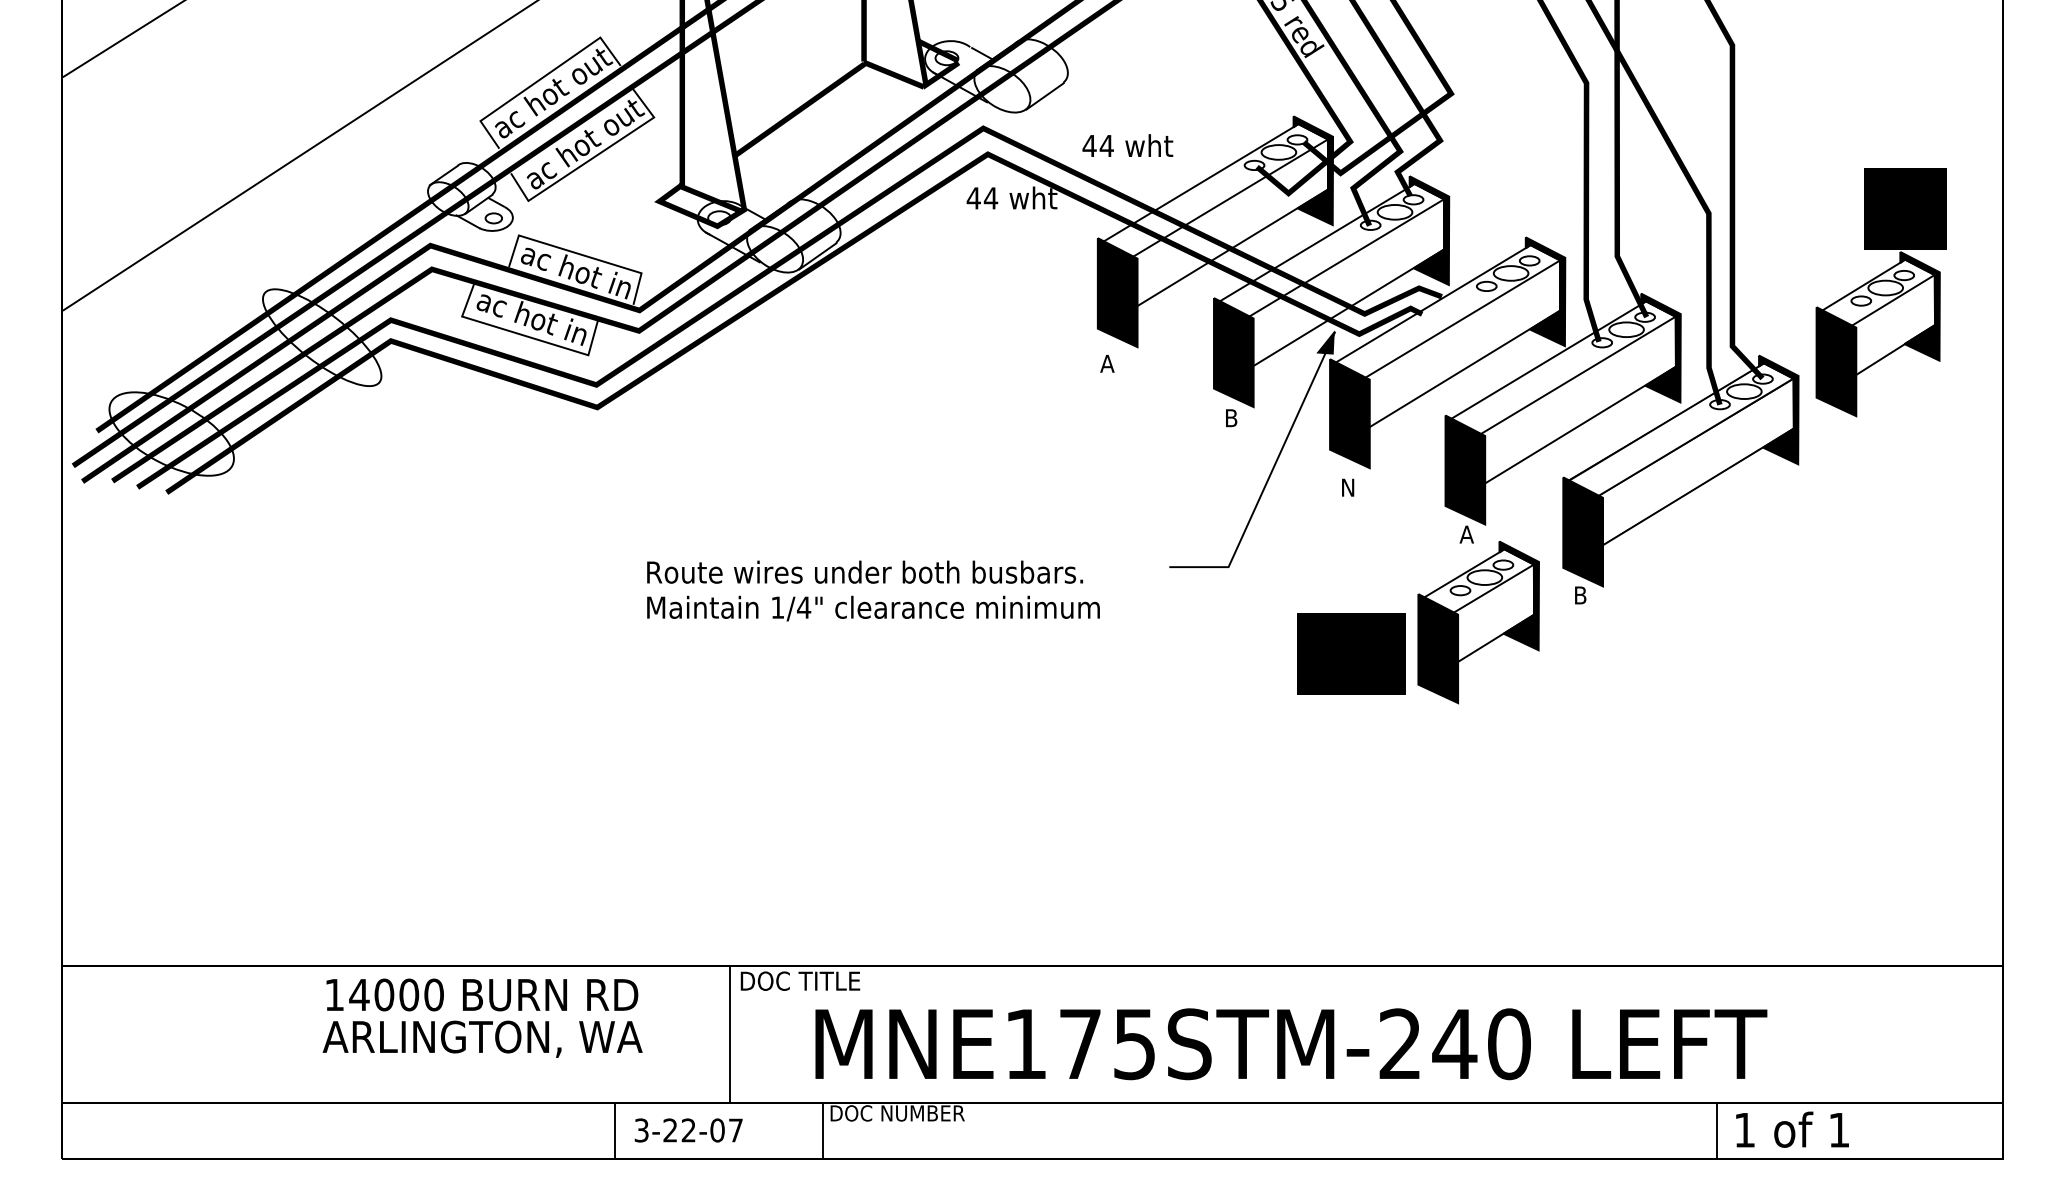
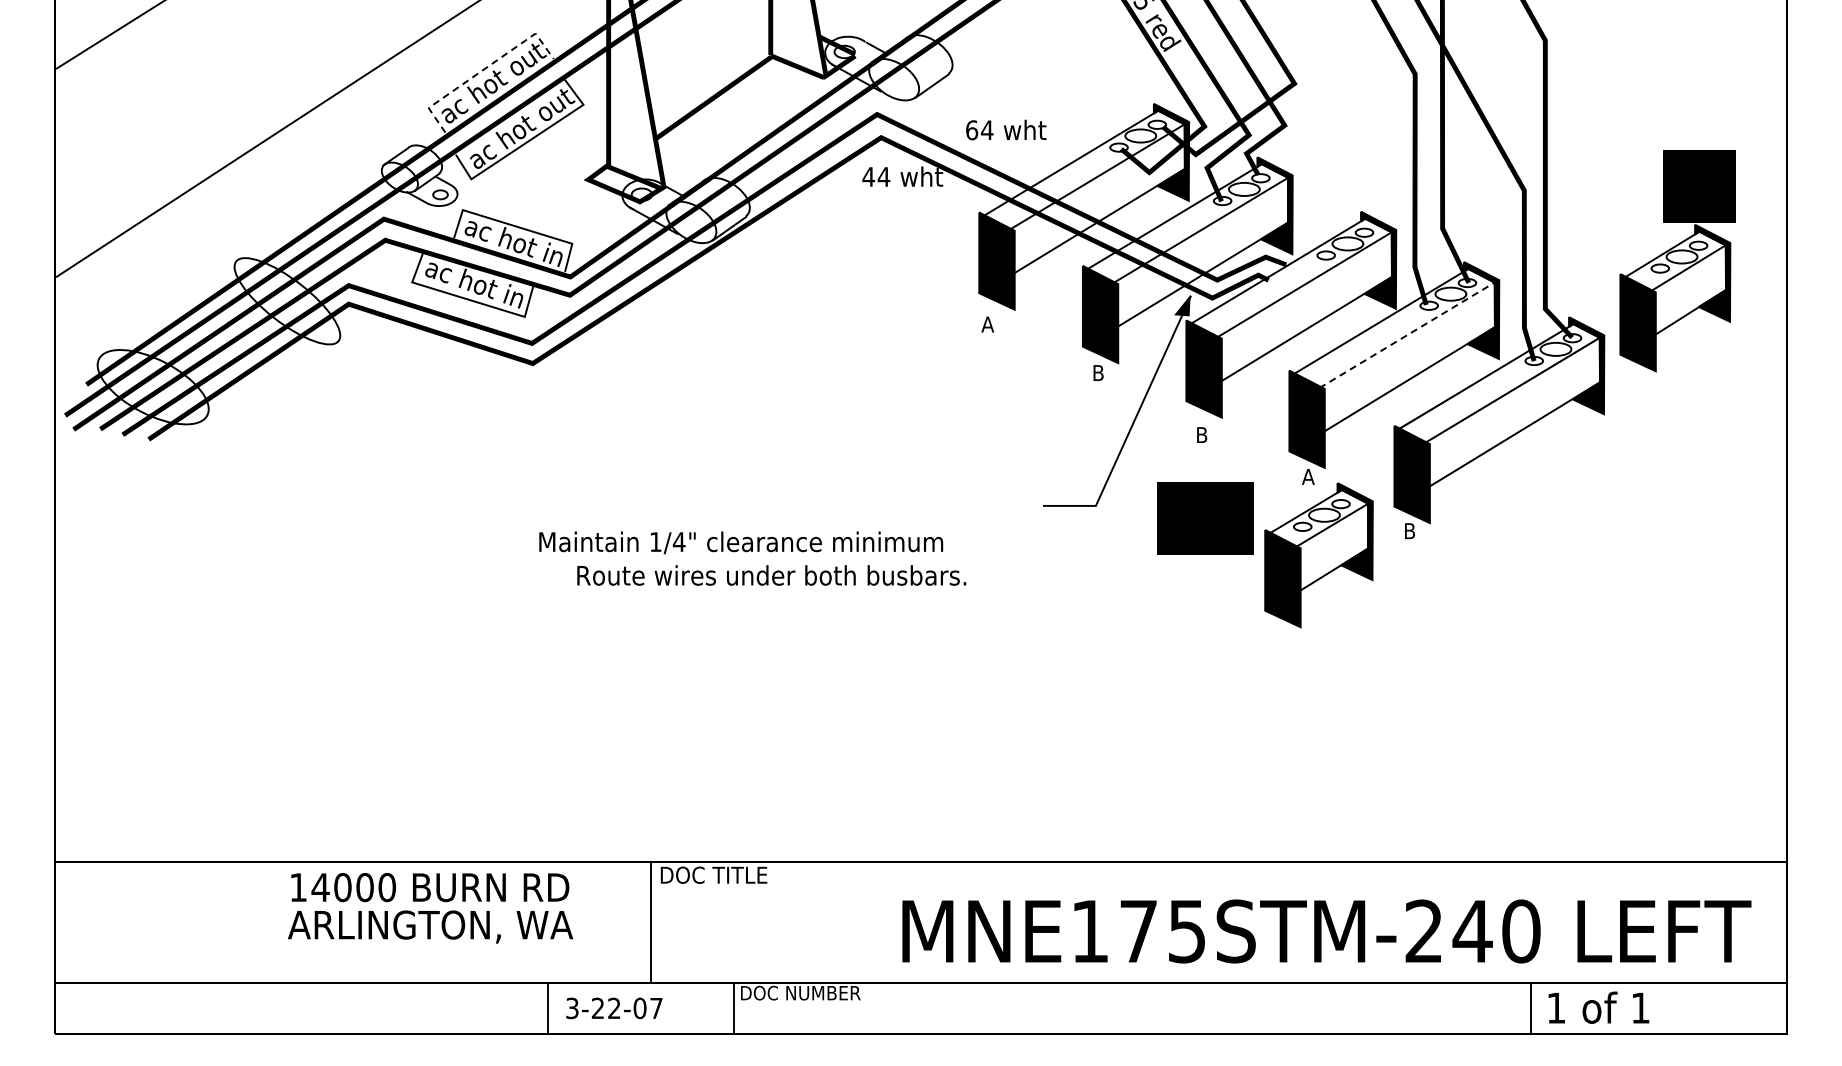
line: (542, 77) -> (483, 69), solid -> dashed
text: (1089, 146) -> (971, 130), 44 -> 64
line: (1577, 376) -> (1407, 335), solid -> dashed
text: (1349, 487) -> (1203, 434), N -> B
text: (864, 572) -> (771, 575), moved
text: (873, 608) -> (741, 542), moved
text: (1351, 654) -> (1205, 518), moved
text: (1290, 1044) -> (1326, 931), moved

